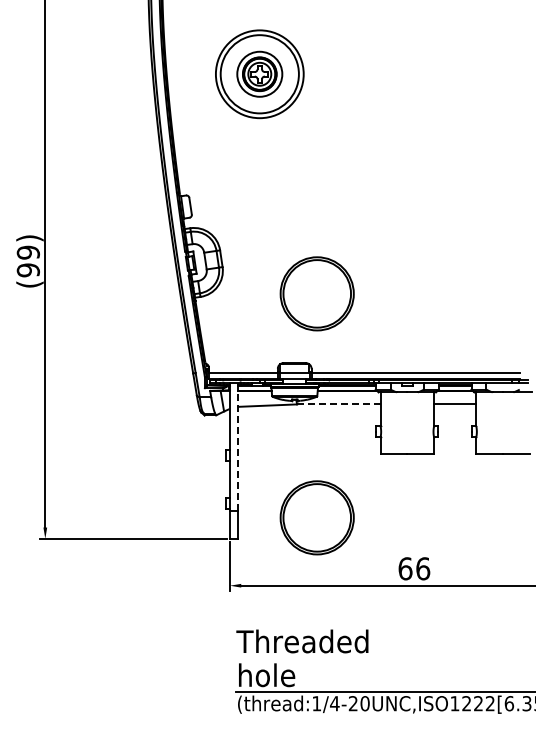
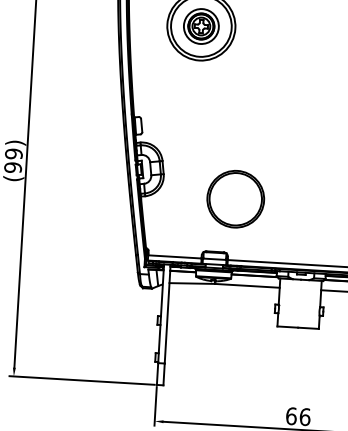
line: (338, 404) -> (247, 285), dashed -> solid
line: (238, 446) -> (167, 313), dashed -> solid
part: (316, 517) -> (224, 372), removed

